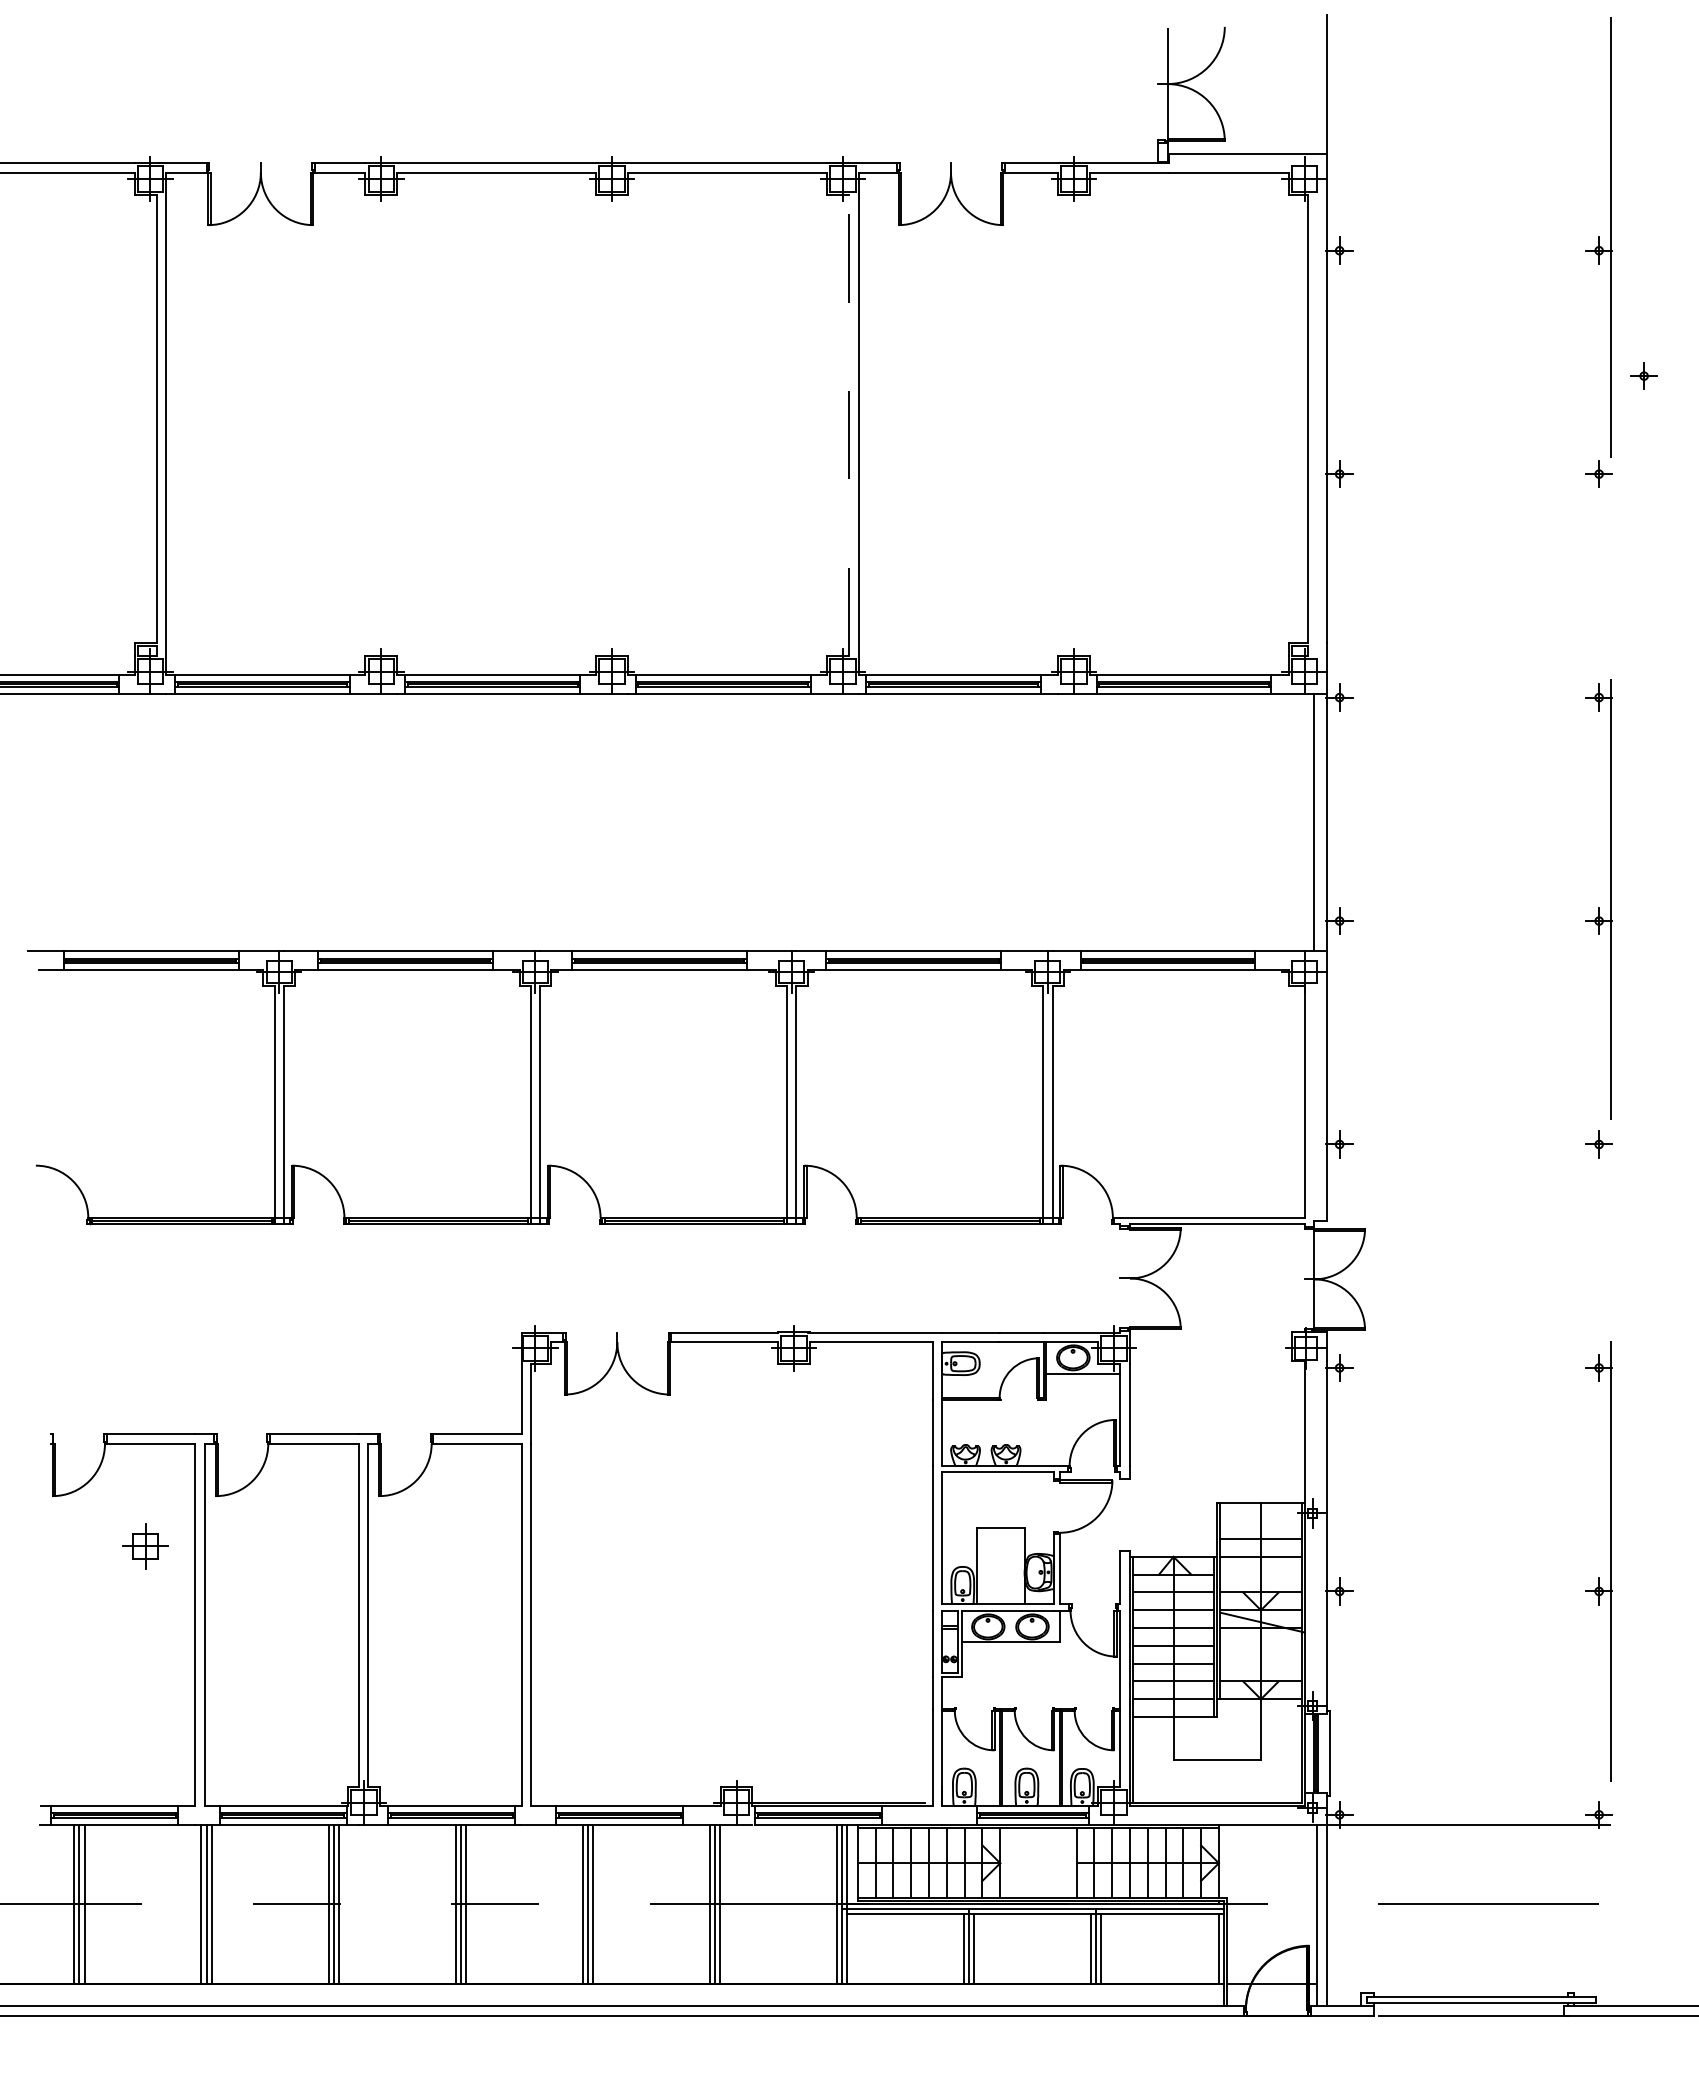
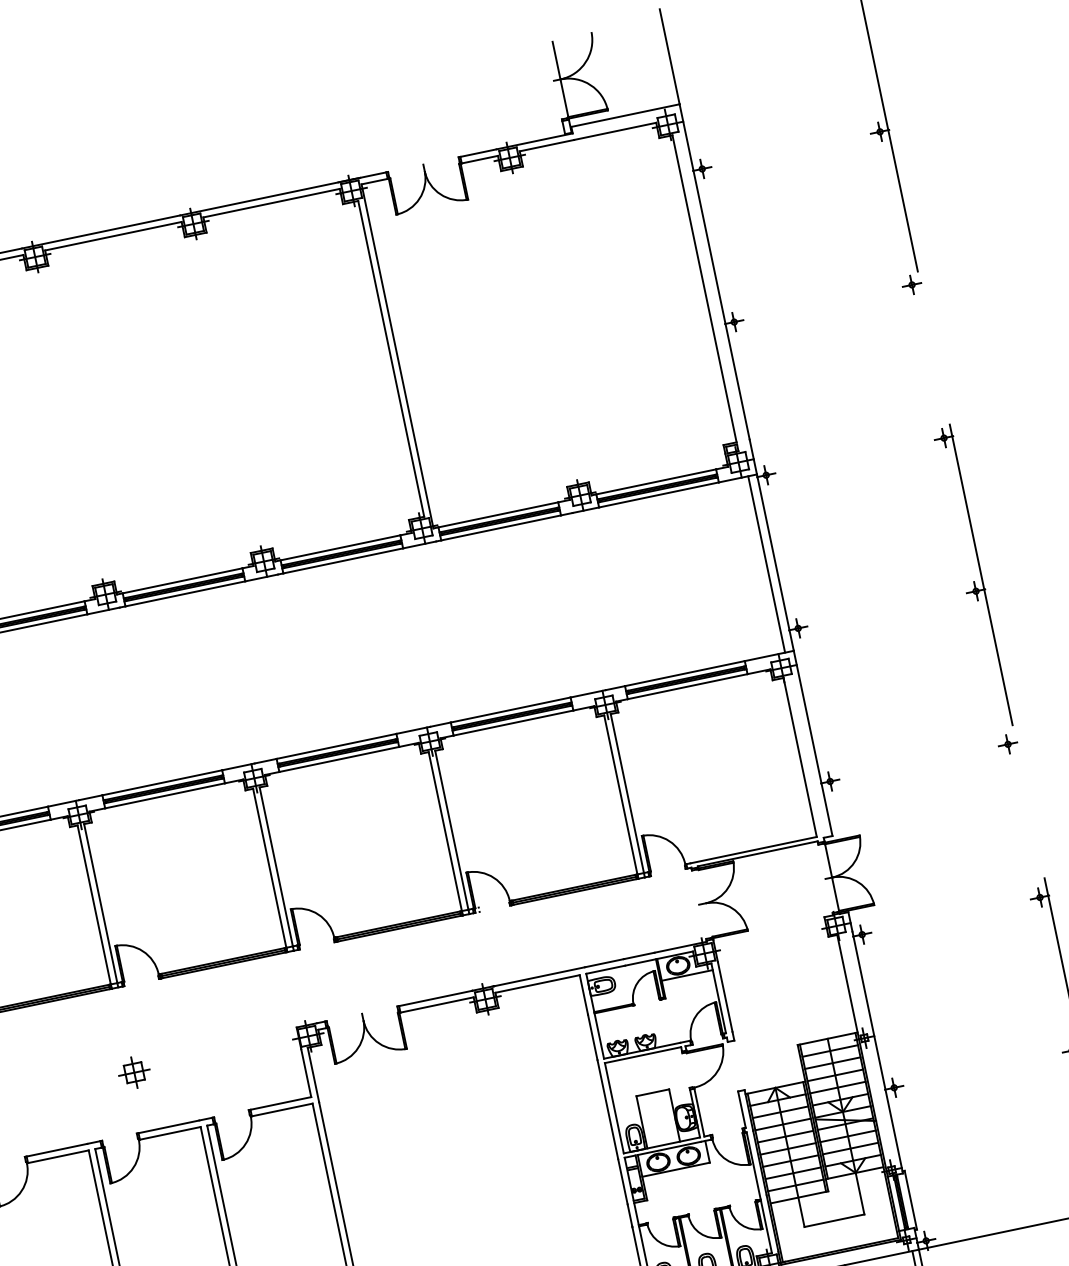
part: (1643, 375) -> (928, 211), removed
line: (849, 424) -> (391, 358), dashed -> solid
line: (1260, 1521) -> (829, 1051), added
part: (145, 1546) -> (134, 1072), moved
line: (1260, 1574) -> (837, 1087), added
line: (1260, 1645) -> (847, 1136), added
line: (1260, 1663) -> (850, 1148), added

